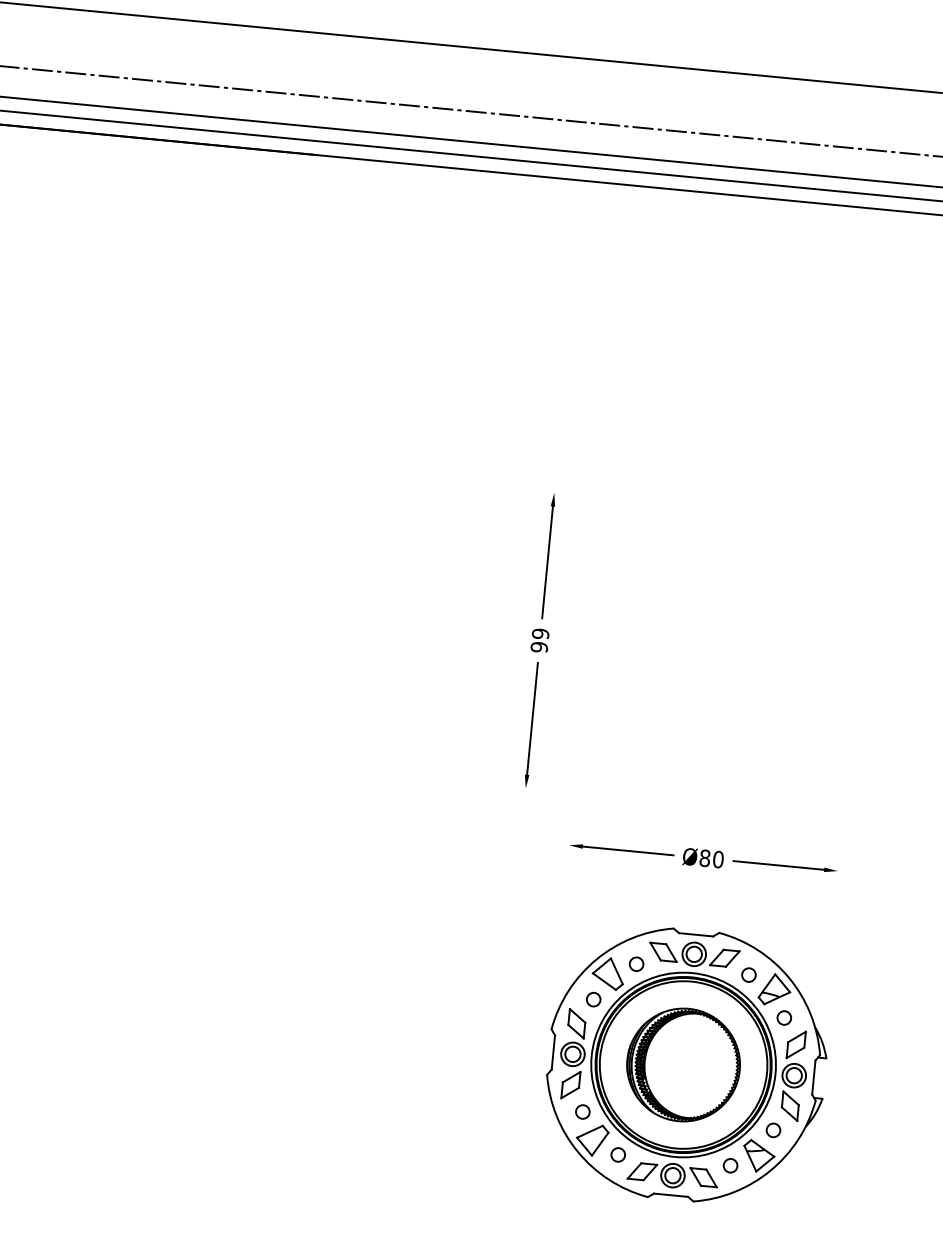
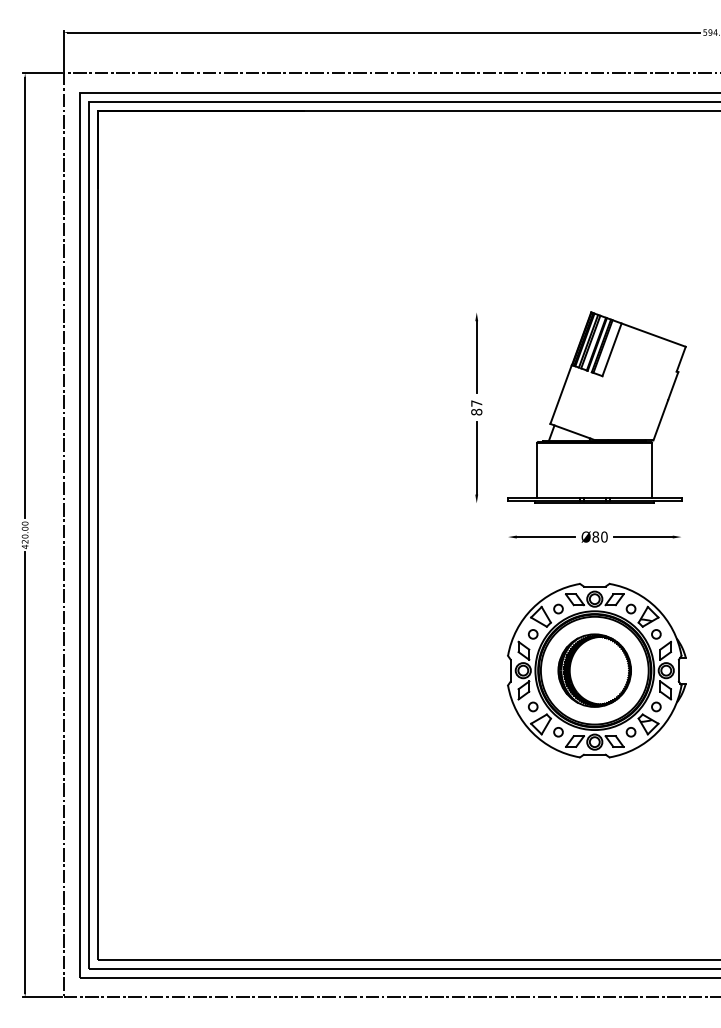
text: (539, 640) -> (476, 407), 99 -> 87
part: (725, 657) -> (596, 407), added

